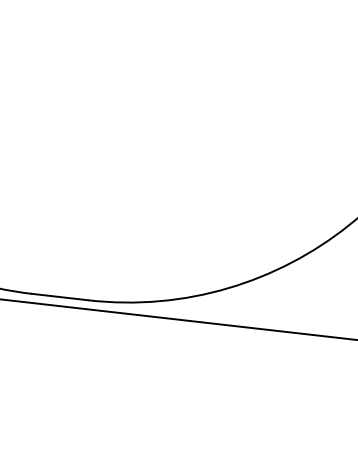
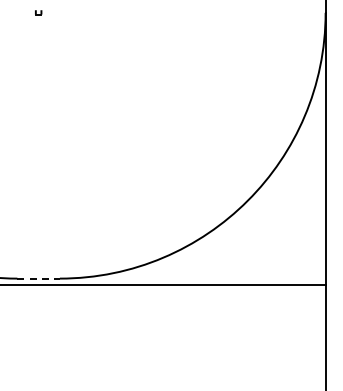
line: (61, 297) -> (39, 278), solid -> dashed

